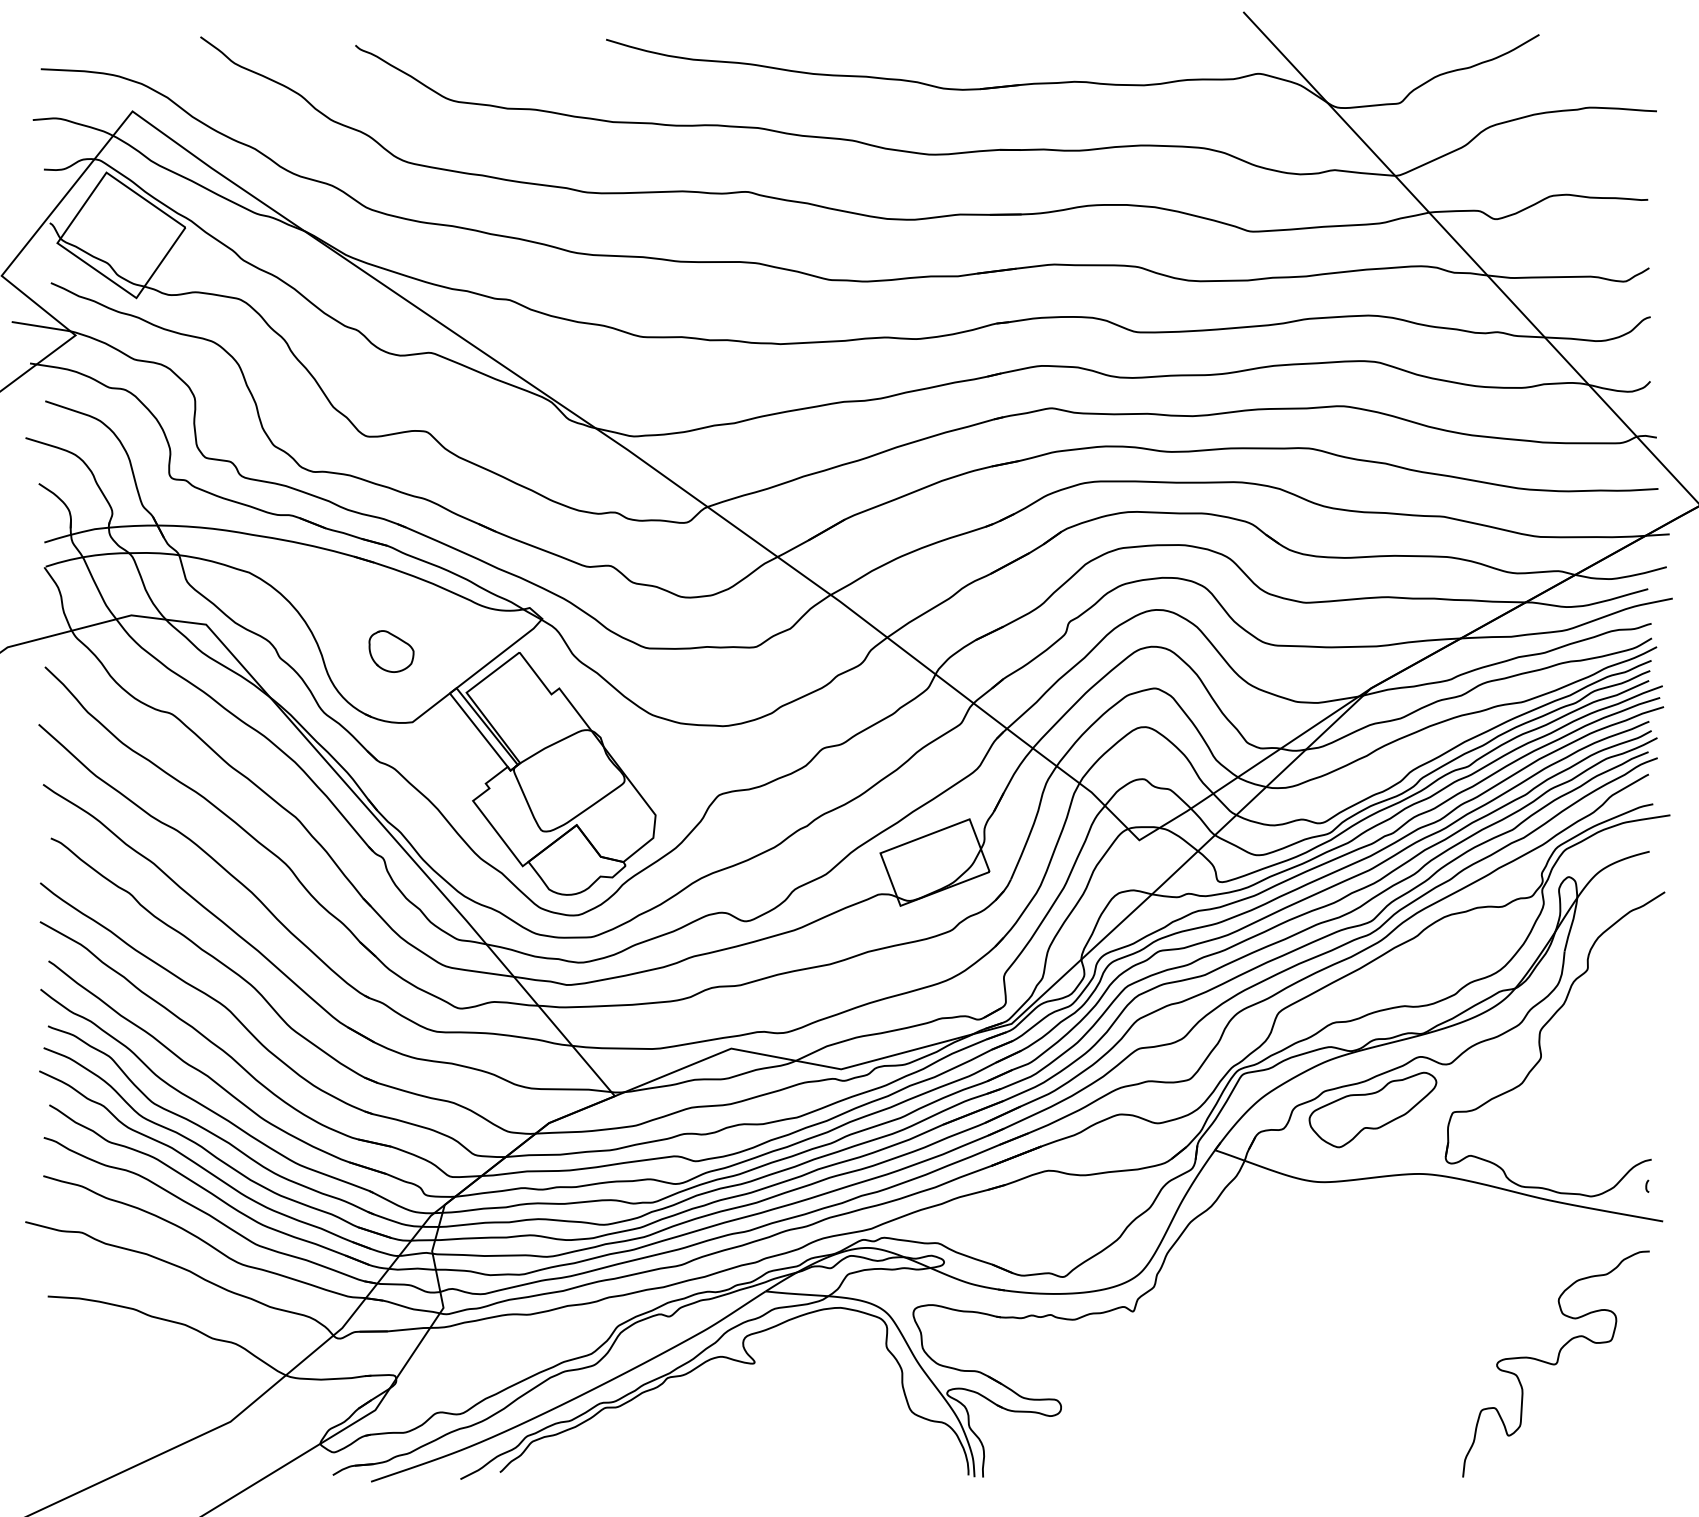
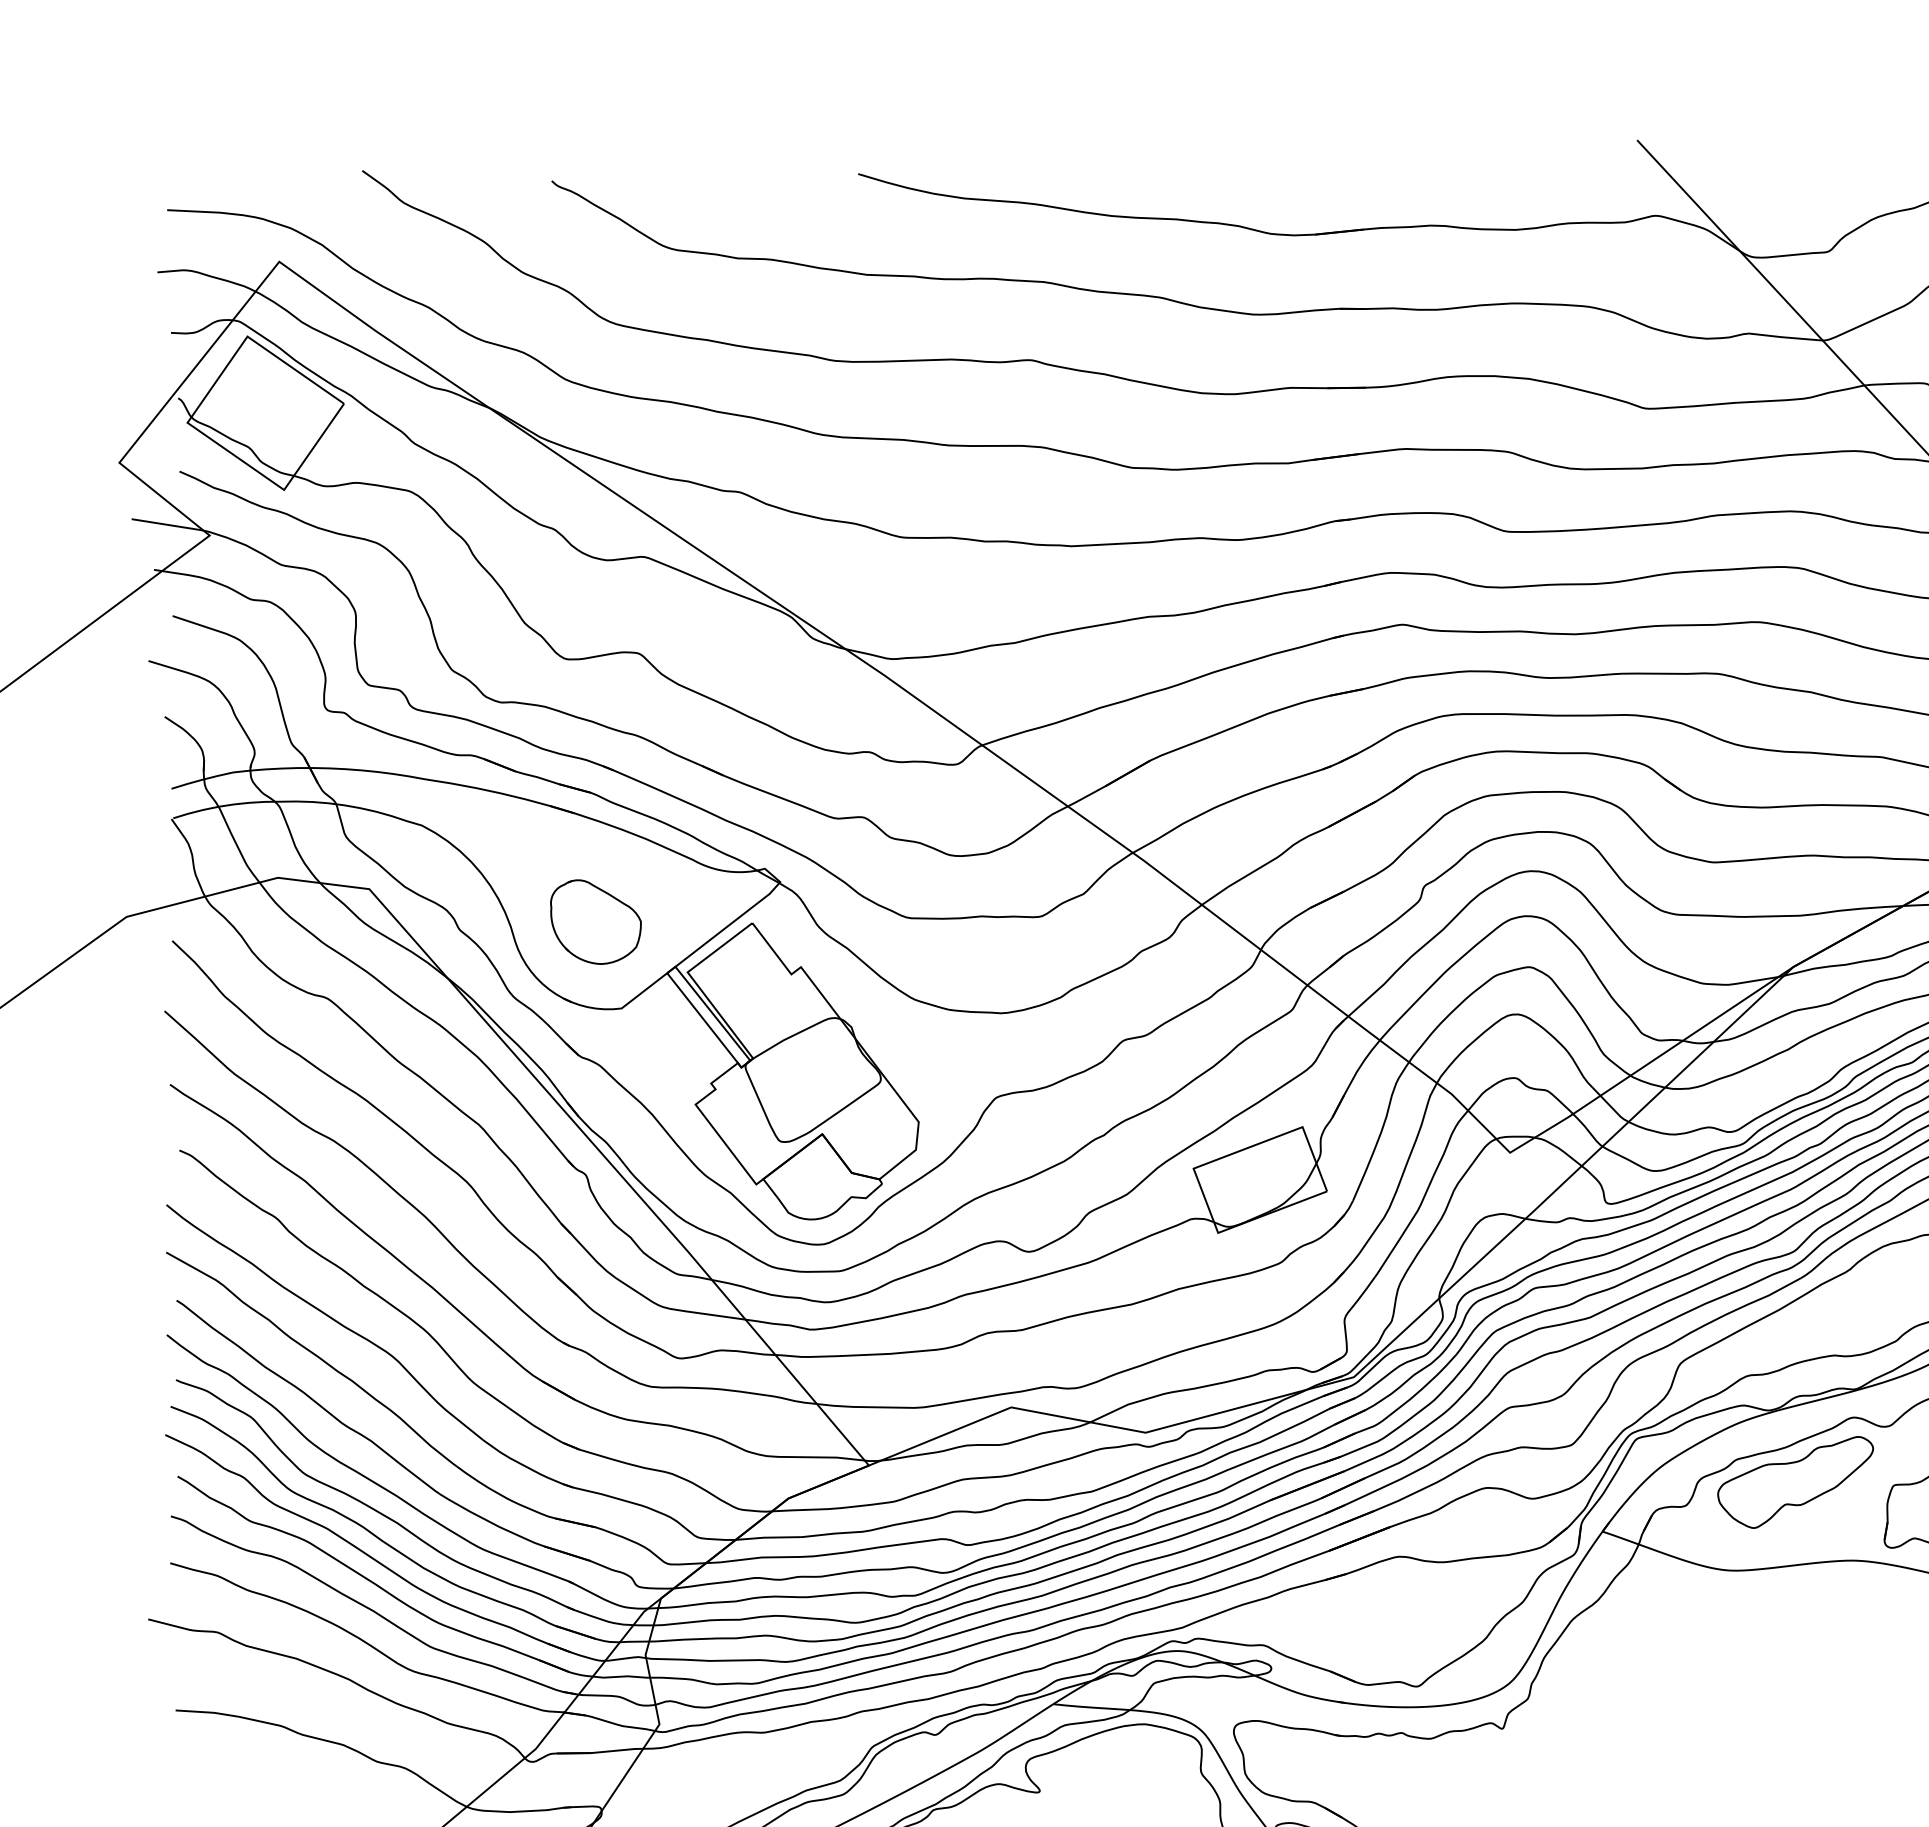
part: (391, 651) -> (595, 921), size x1.67

